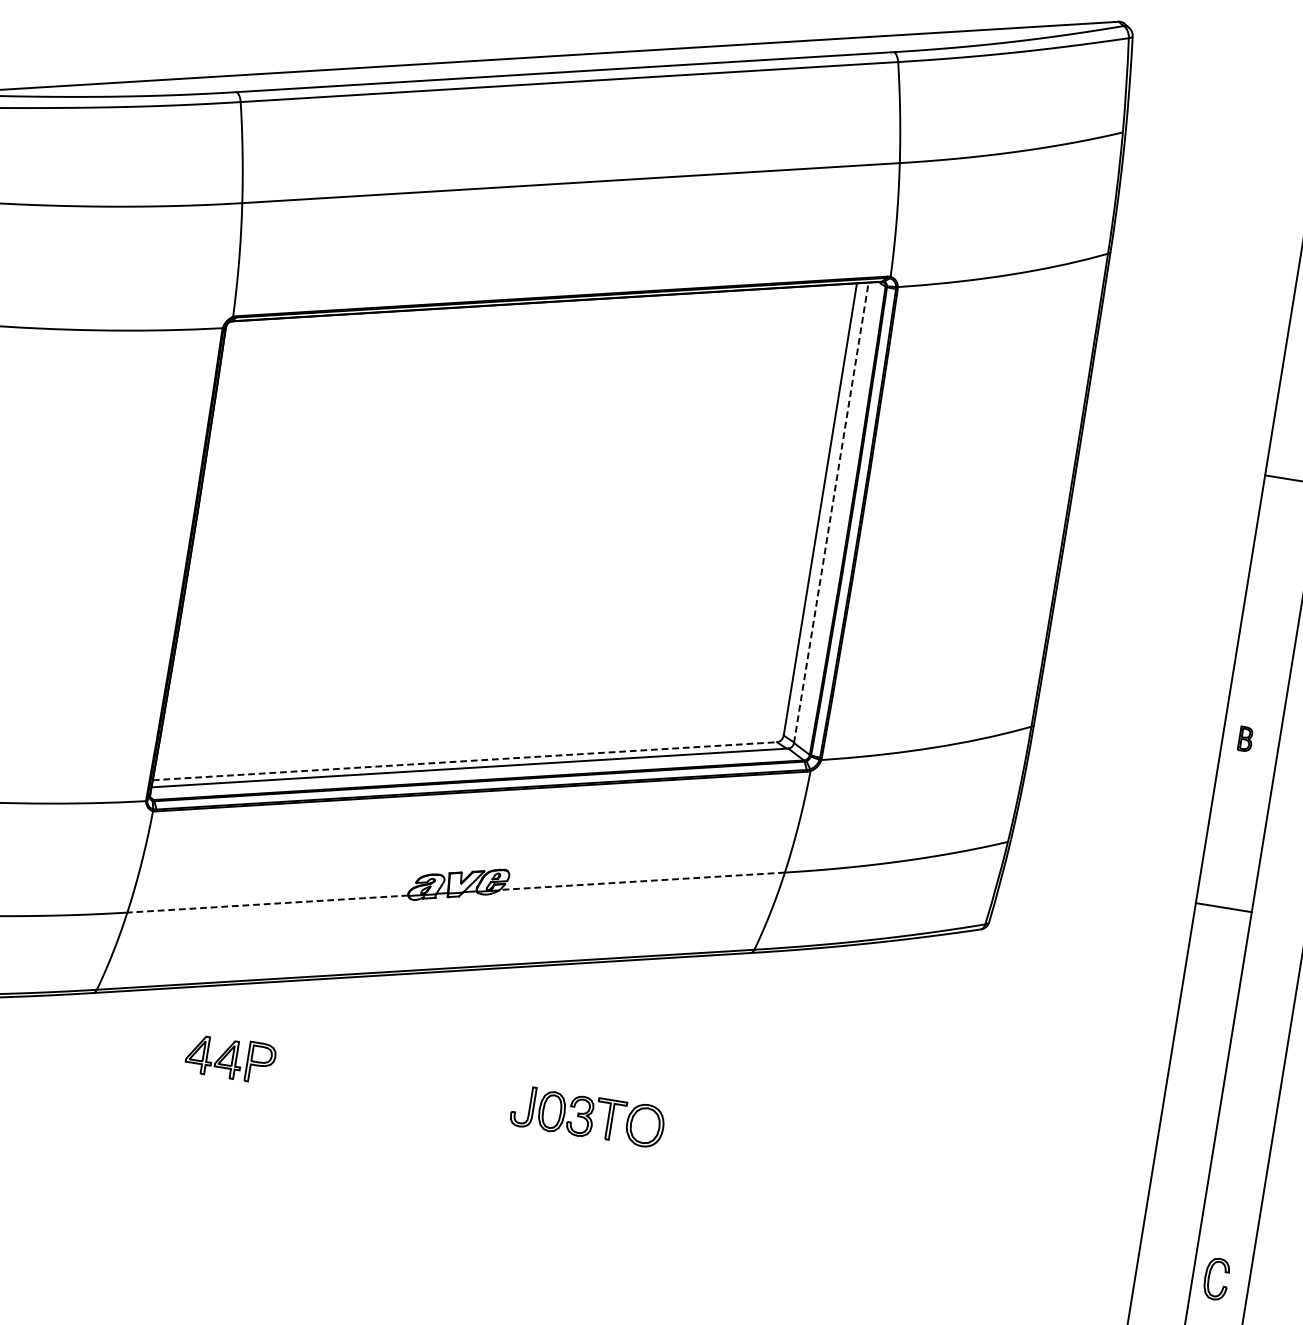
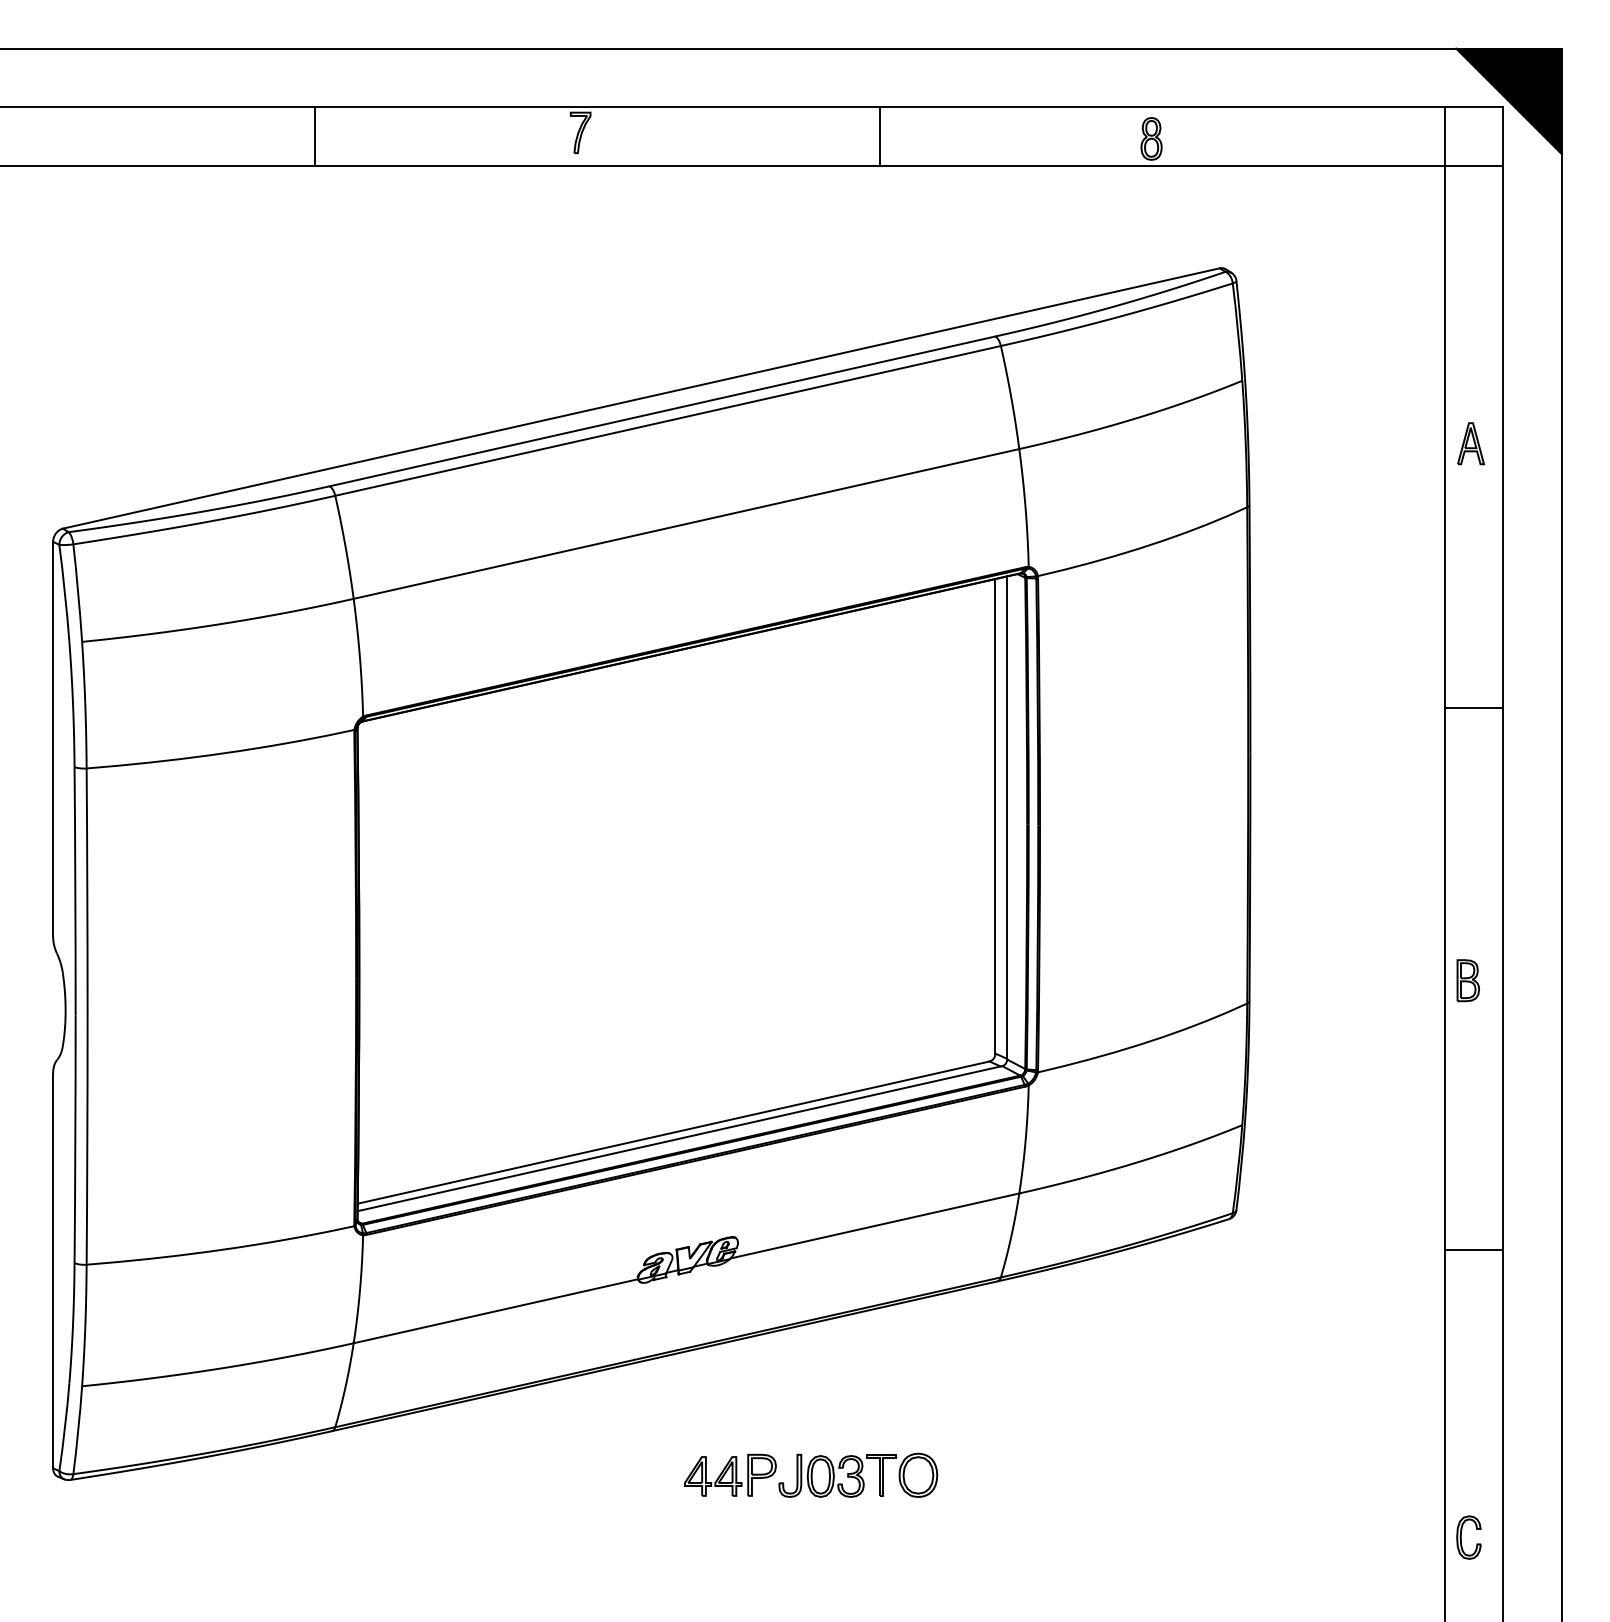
line: (831, 512) -> (1007, 817), dashed -> solid
part: (1245, 738) -> (1468, 980), size x1.67
line: (464, 761) -> (673, 1132), dashed -> solid
line: (641, 880) -> (874, 1225), dashed -> solid
line: (267, 904) -> (495, 1311), dashed -> solid
line: (1223, 907) -> (1473, 1249), moved
part: (230, 1057) -> (730, 1474), moved
part: (1209, 1277) -> (1461, 1537), moved

